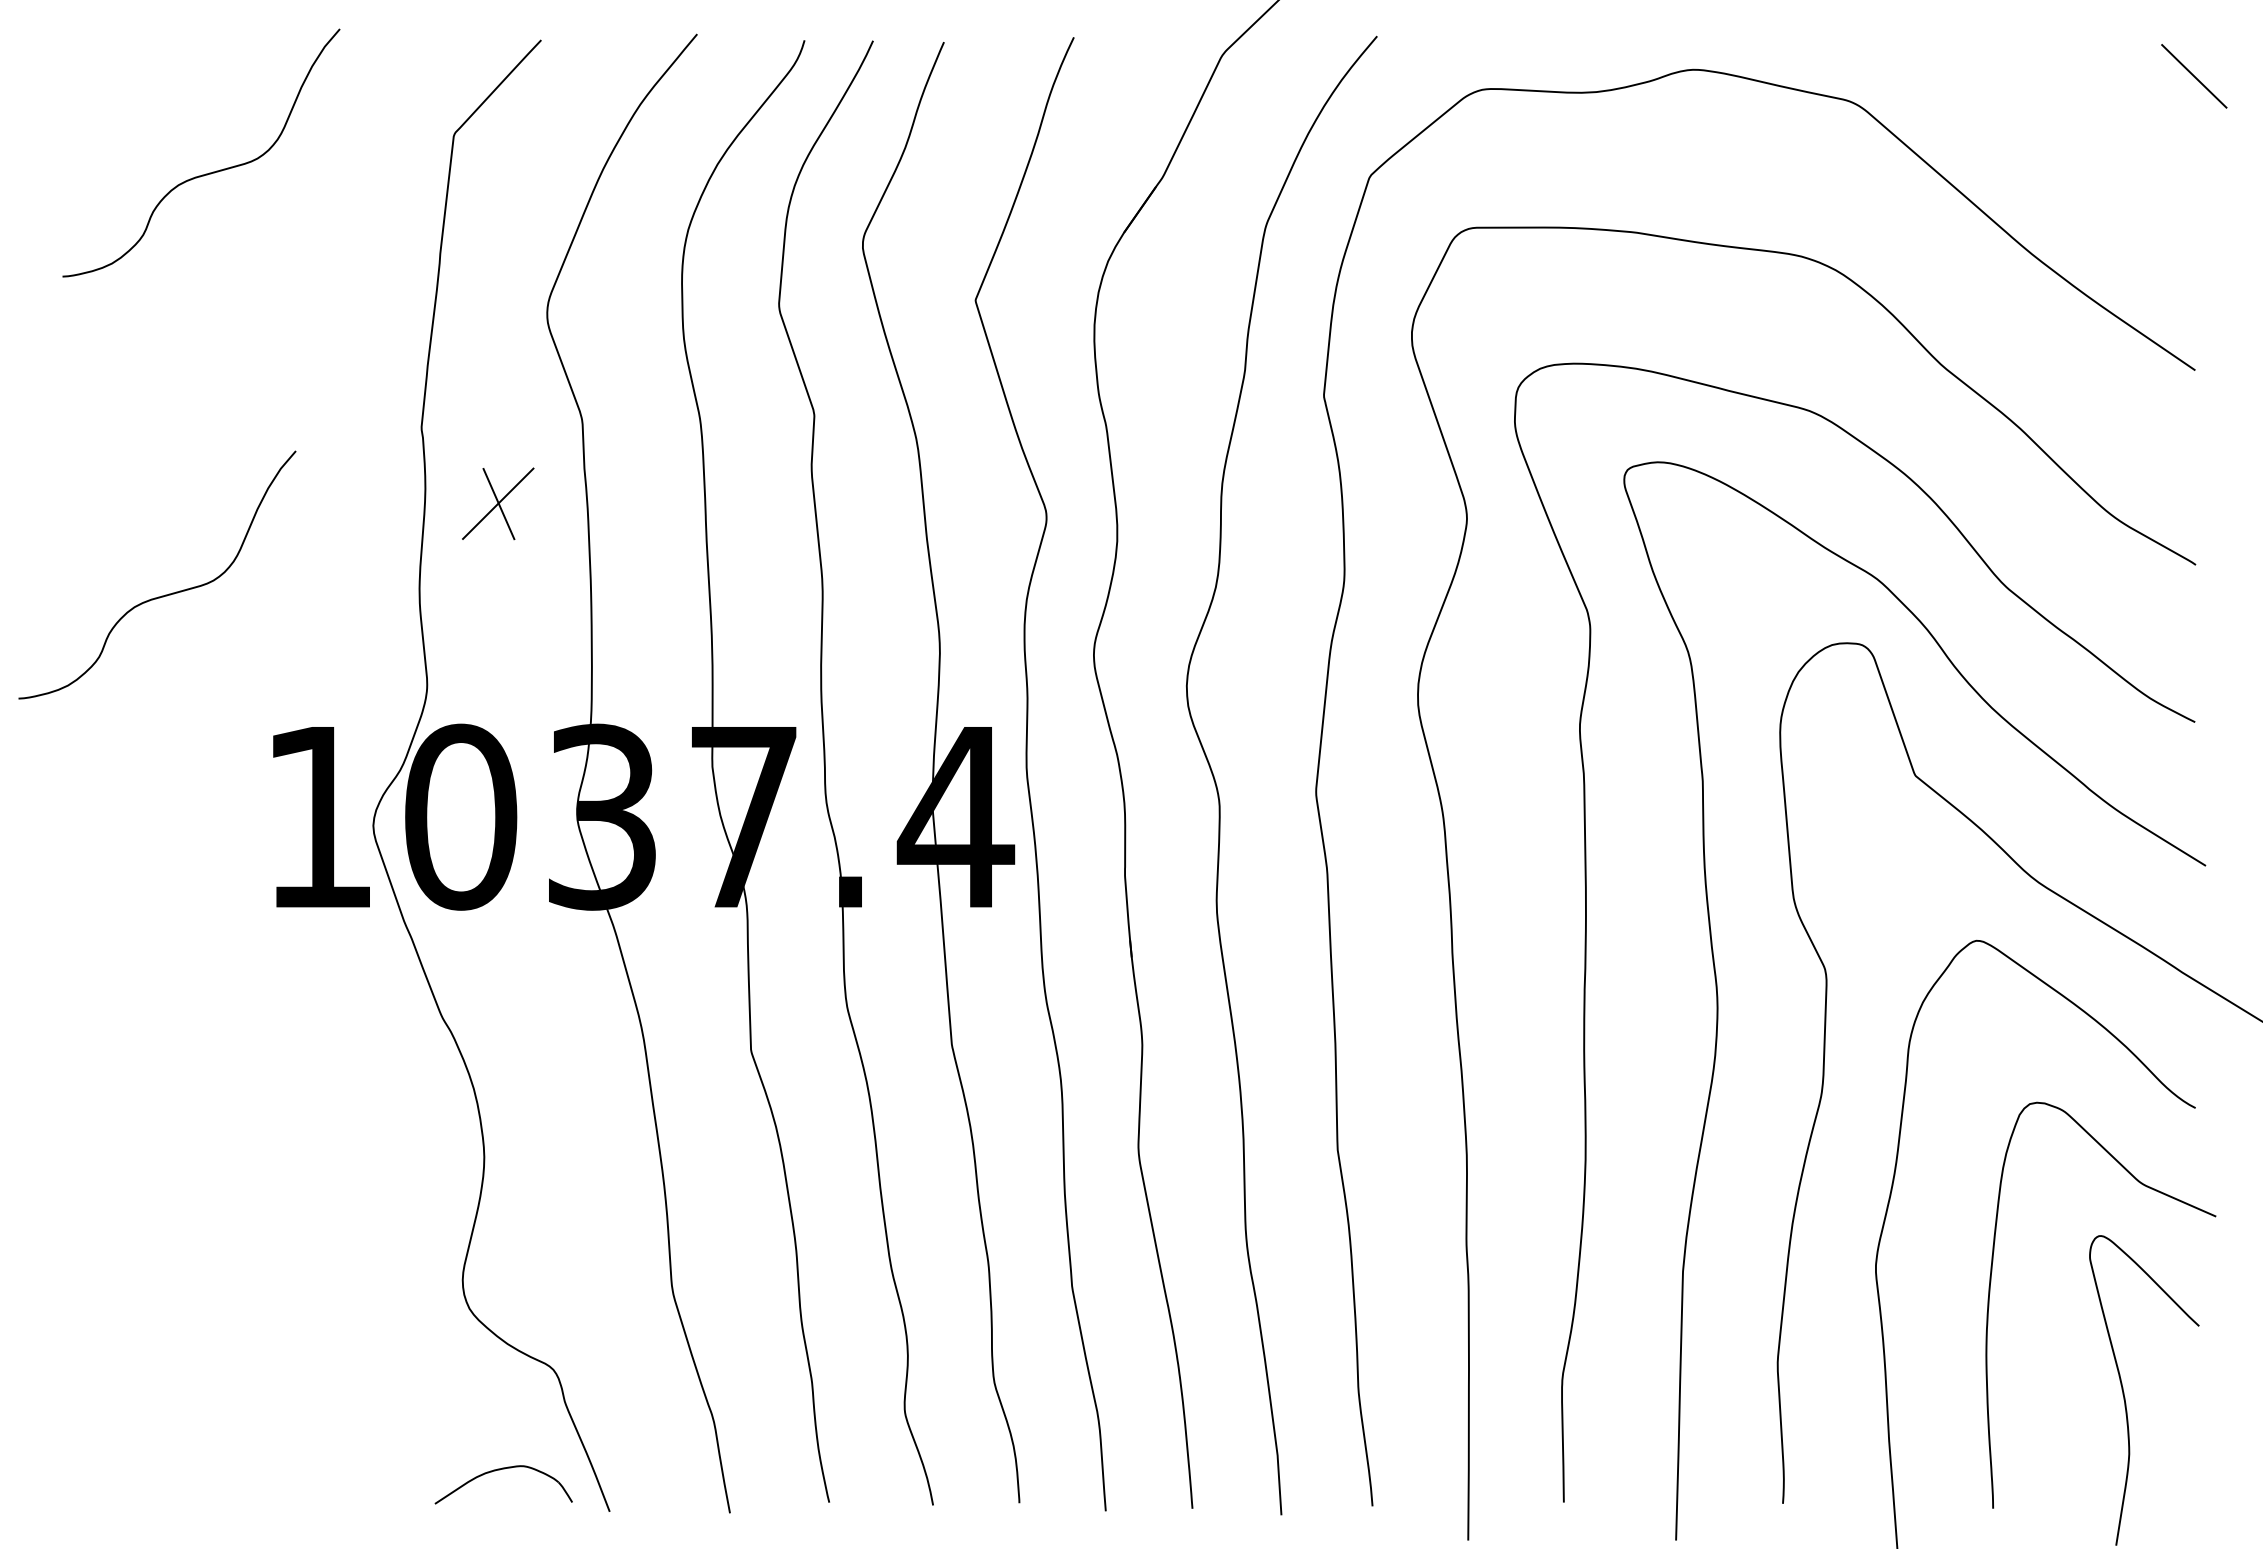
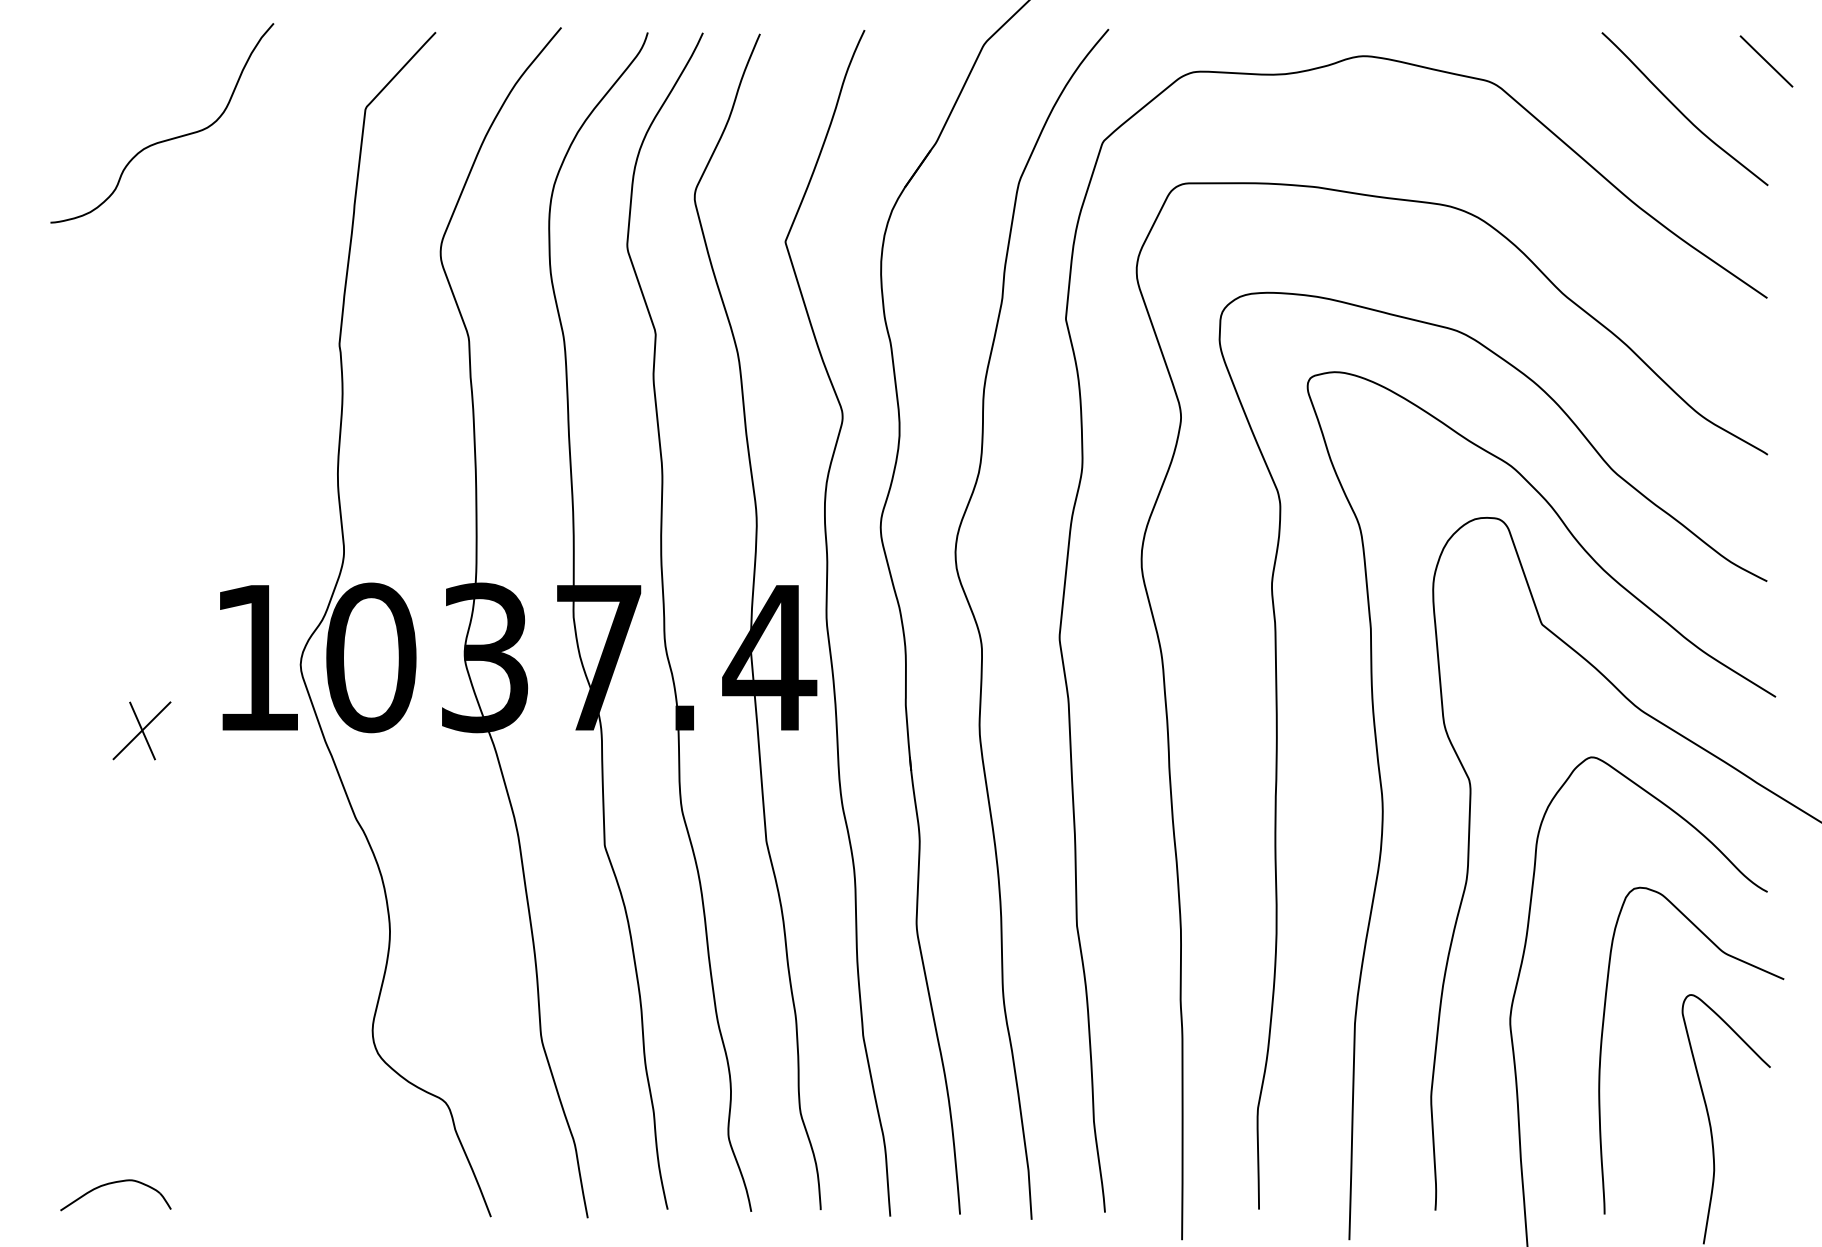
curve: (2088, 138) -> (1681, 111), added
part: (498, 503) -> (142, 730), moved
curve: (161, 595) -> (130, 479), removed
part: (500, 1470) -> (113, 1183), moved

